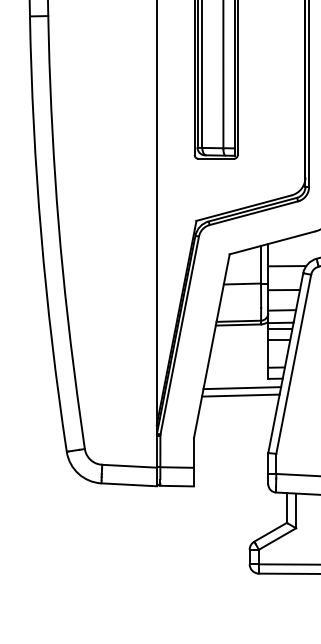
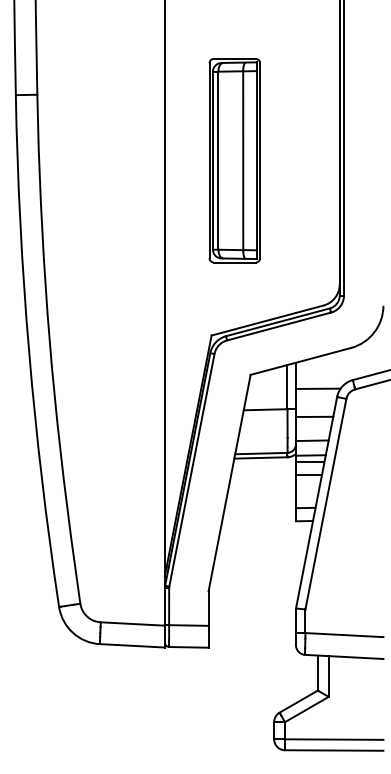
line: (242, 387) -> (265, 531), removed
line: (240, 395) -> (263, 540), removed

